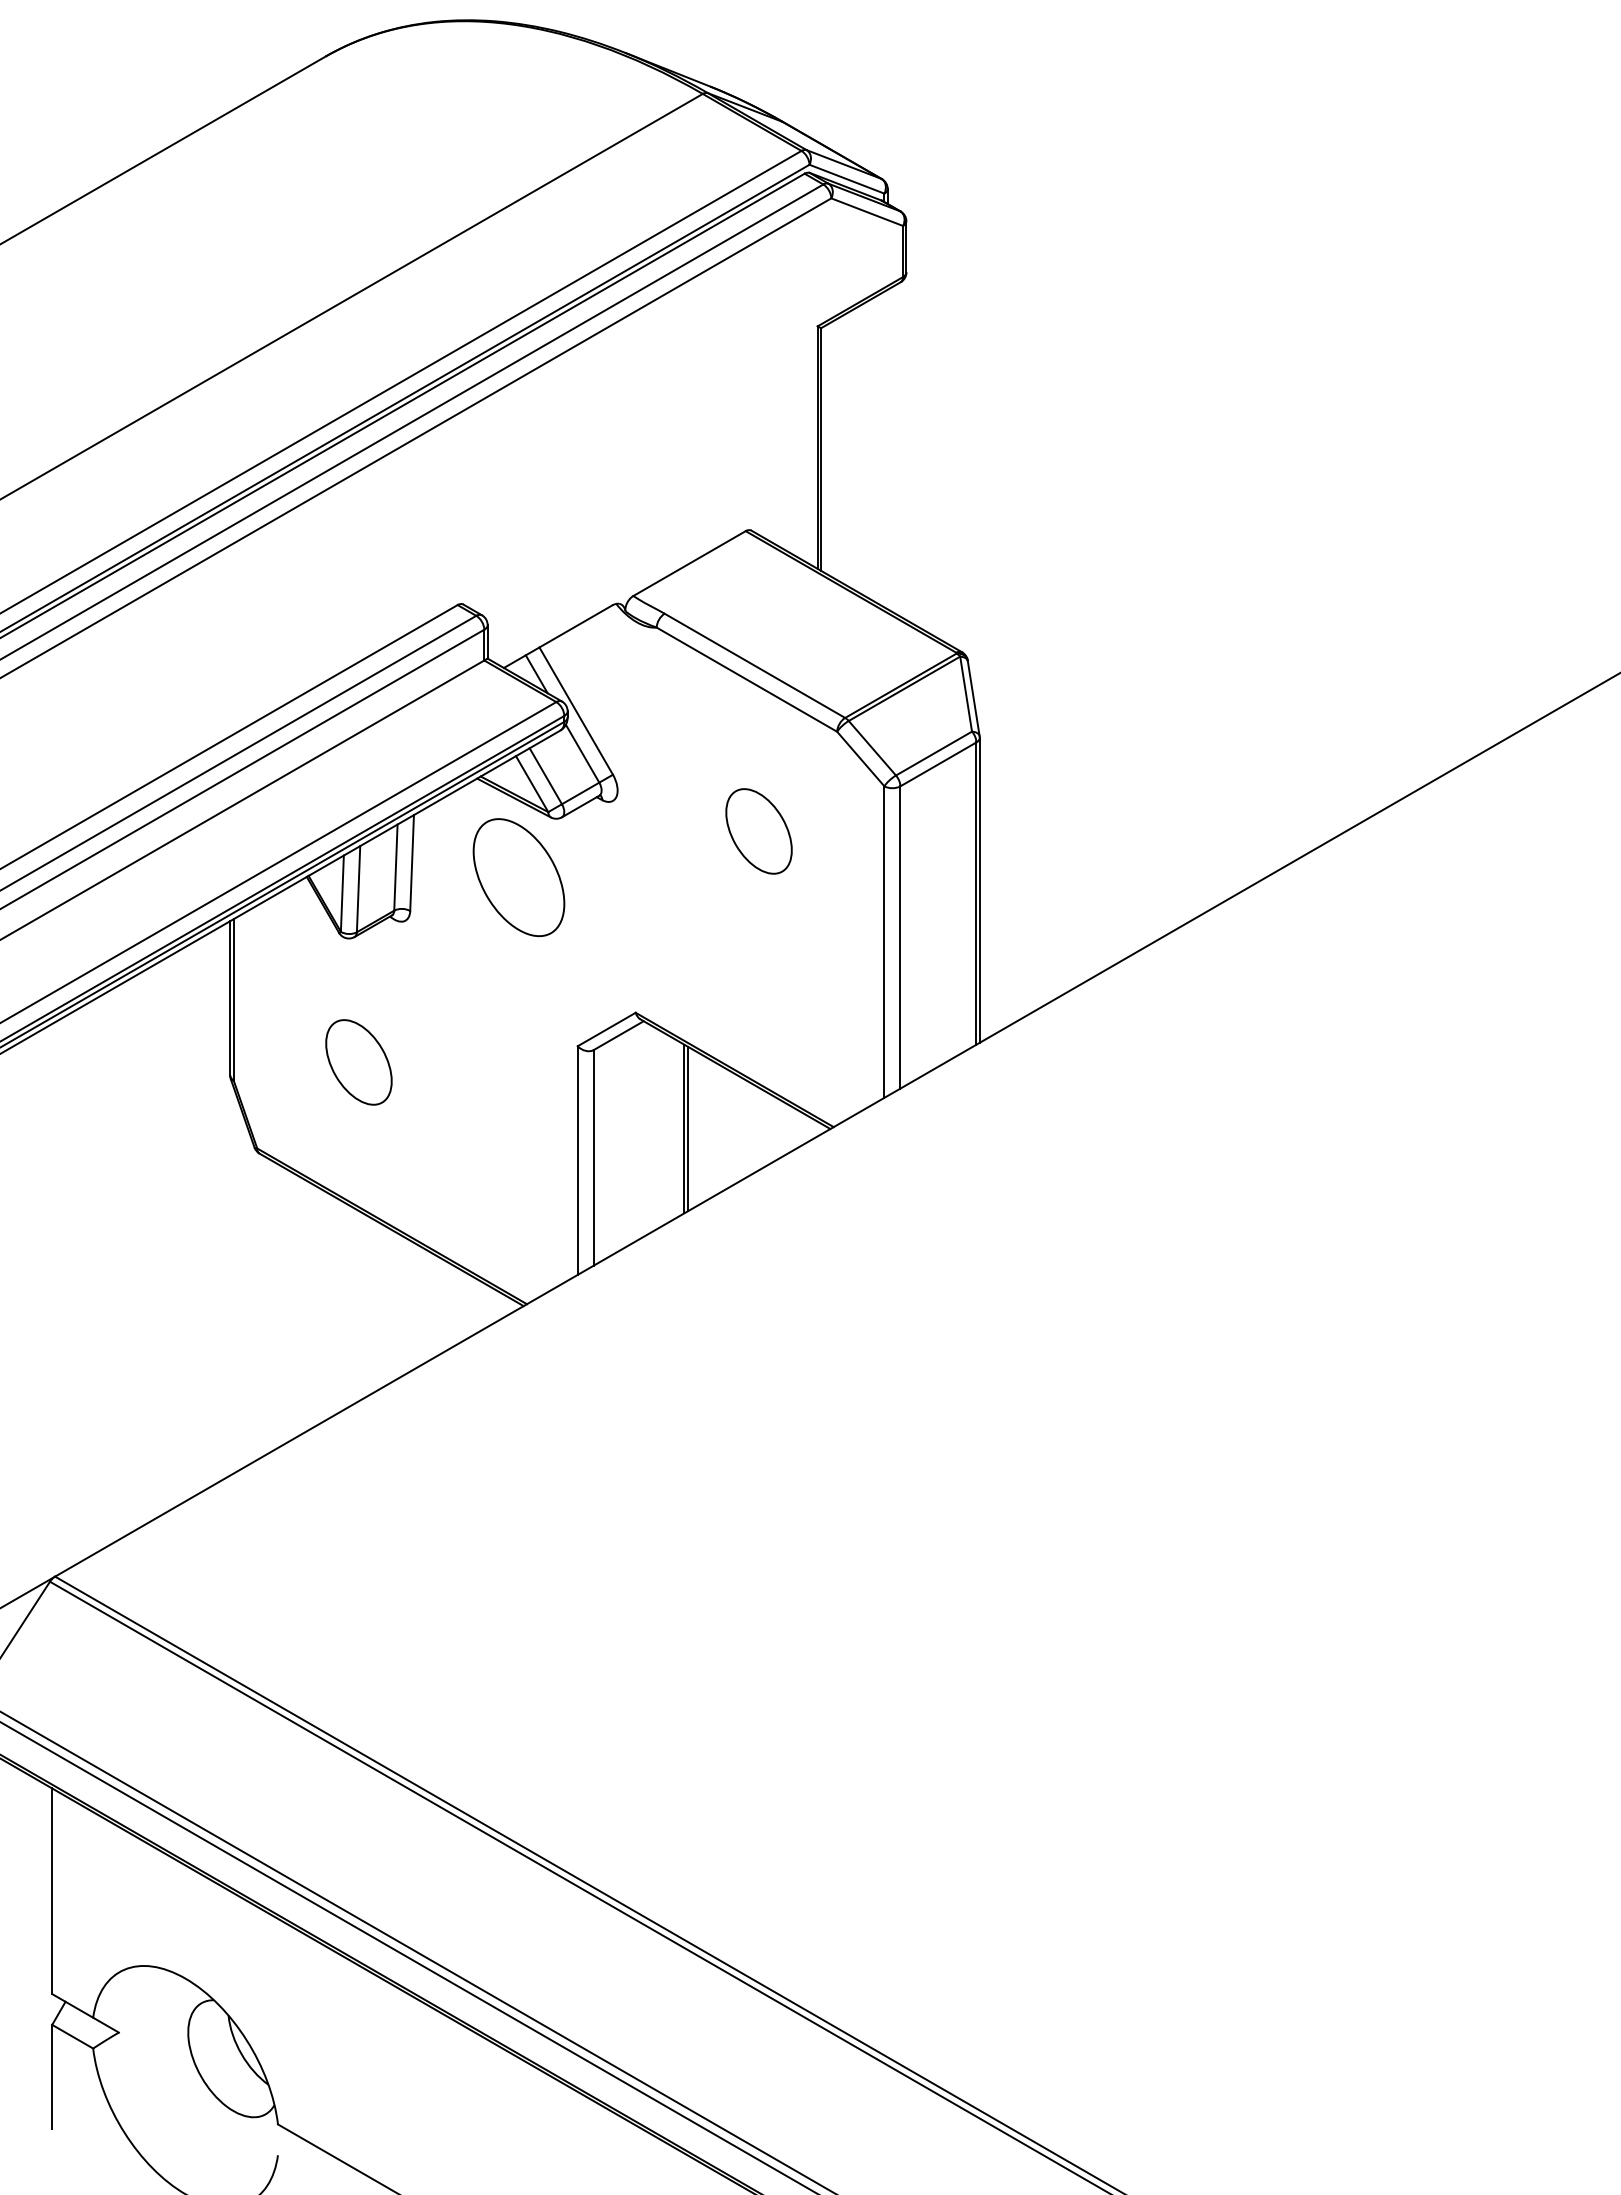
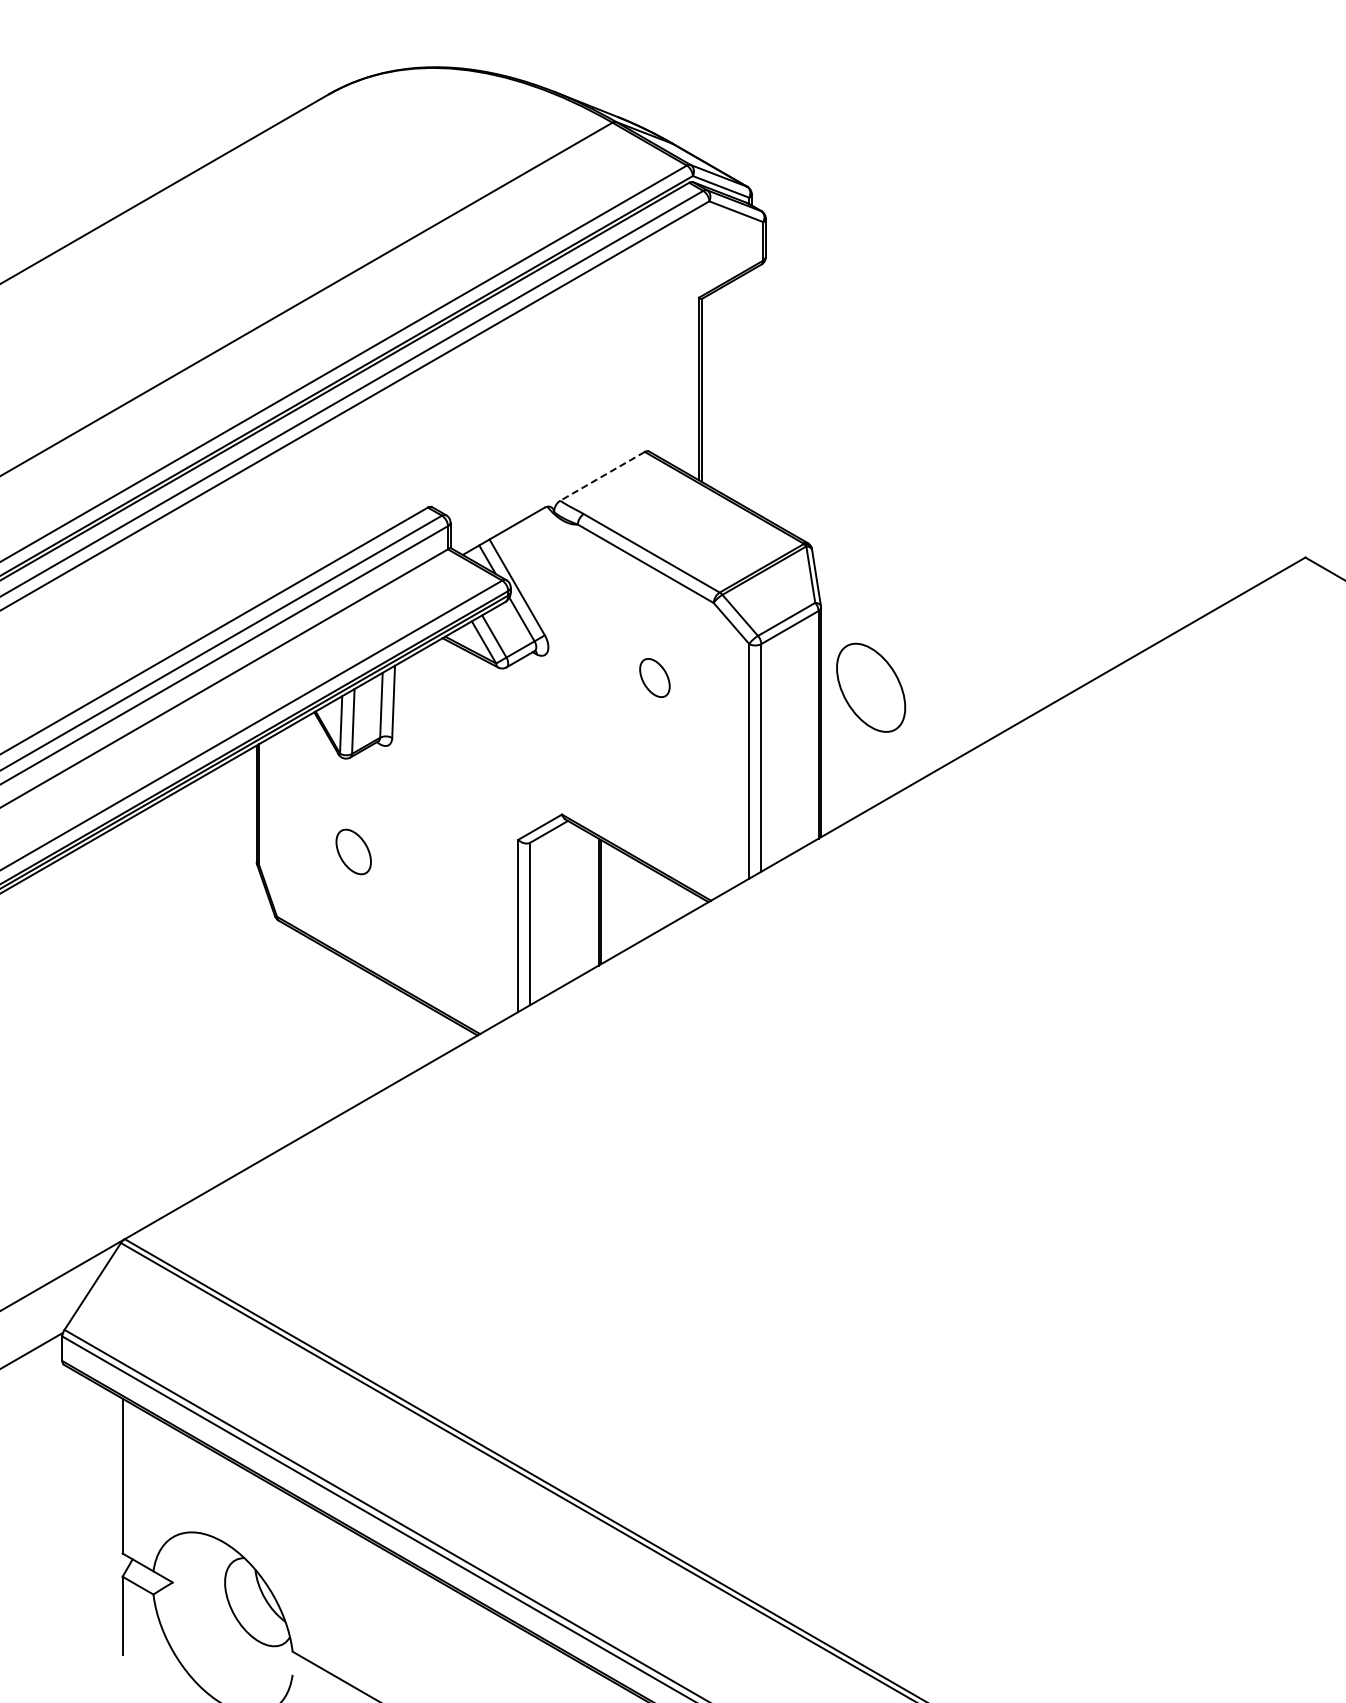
line: (689, 563) -> (602, 476), solid -> dashed
part: (758, 830) -> (654, 677), size x0.6
part: (519, 877) -> (871, 687), moved
part: (358, 1061) -> (353, 851), size x0.7

